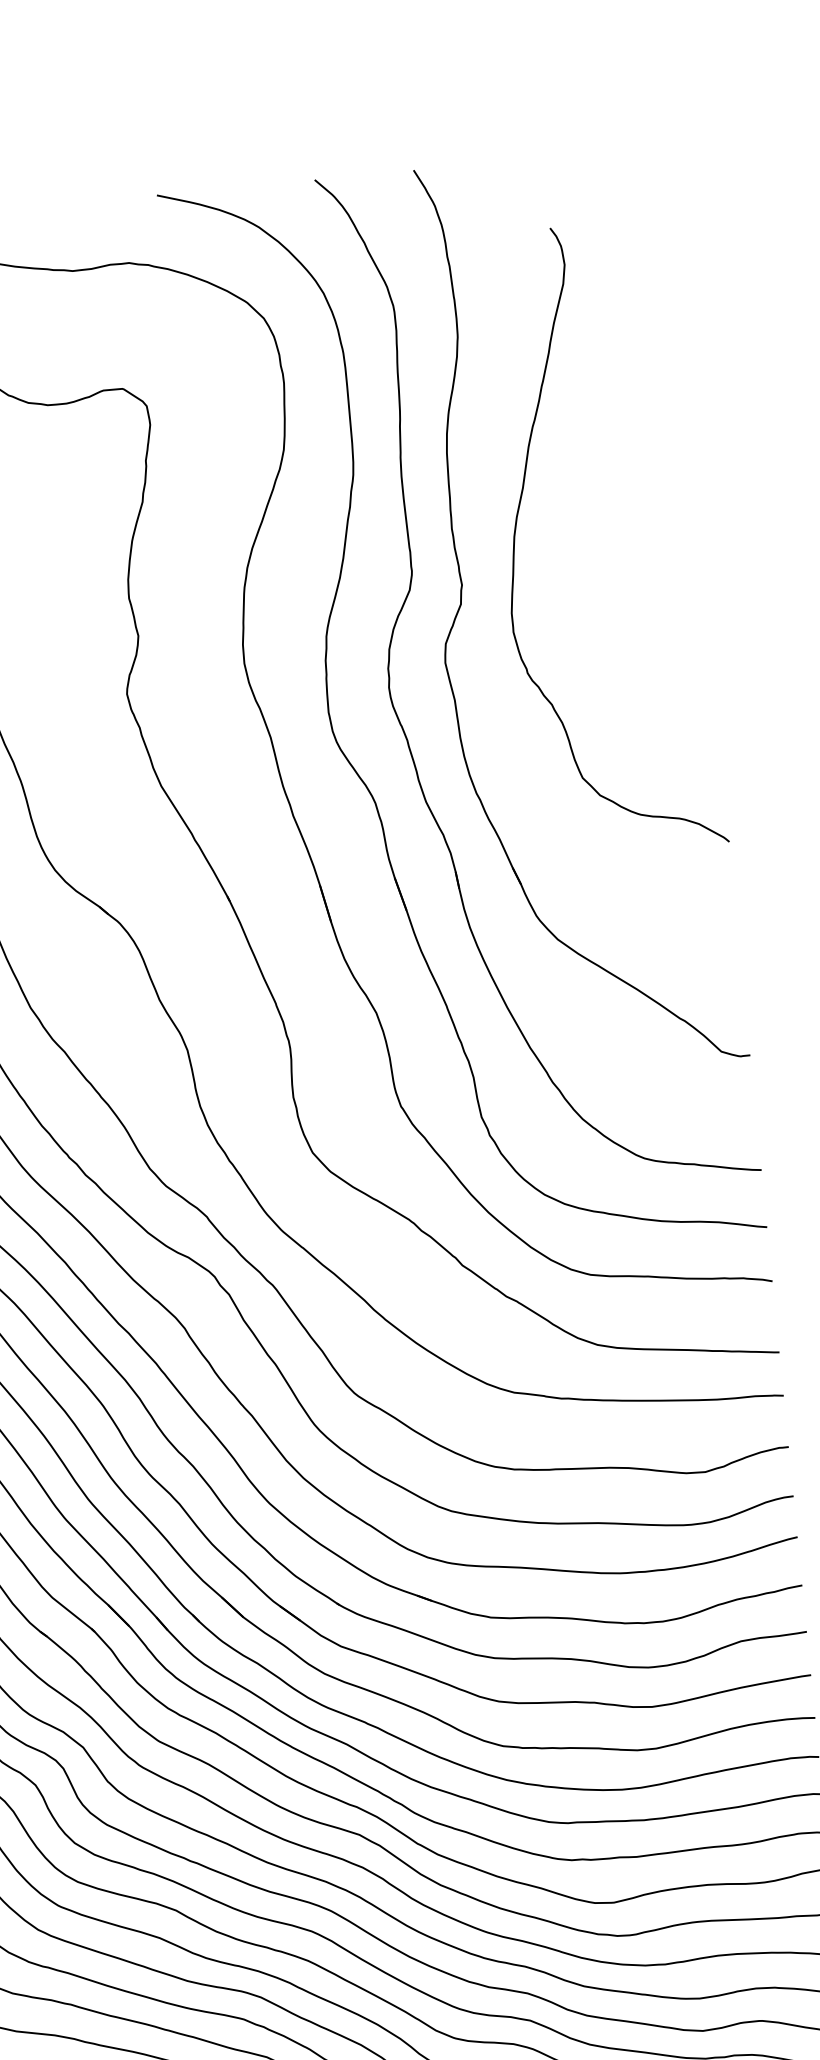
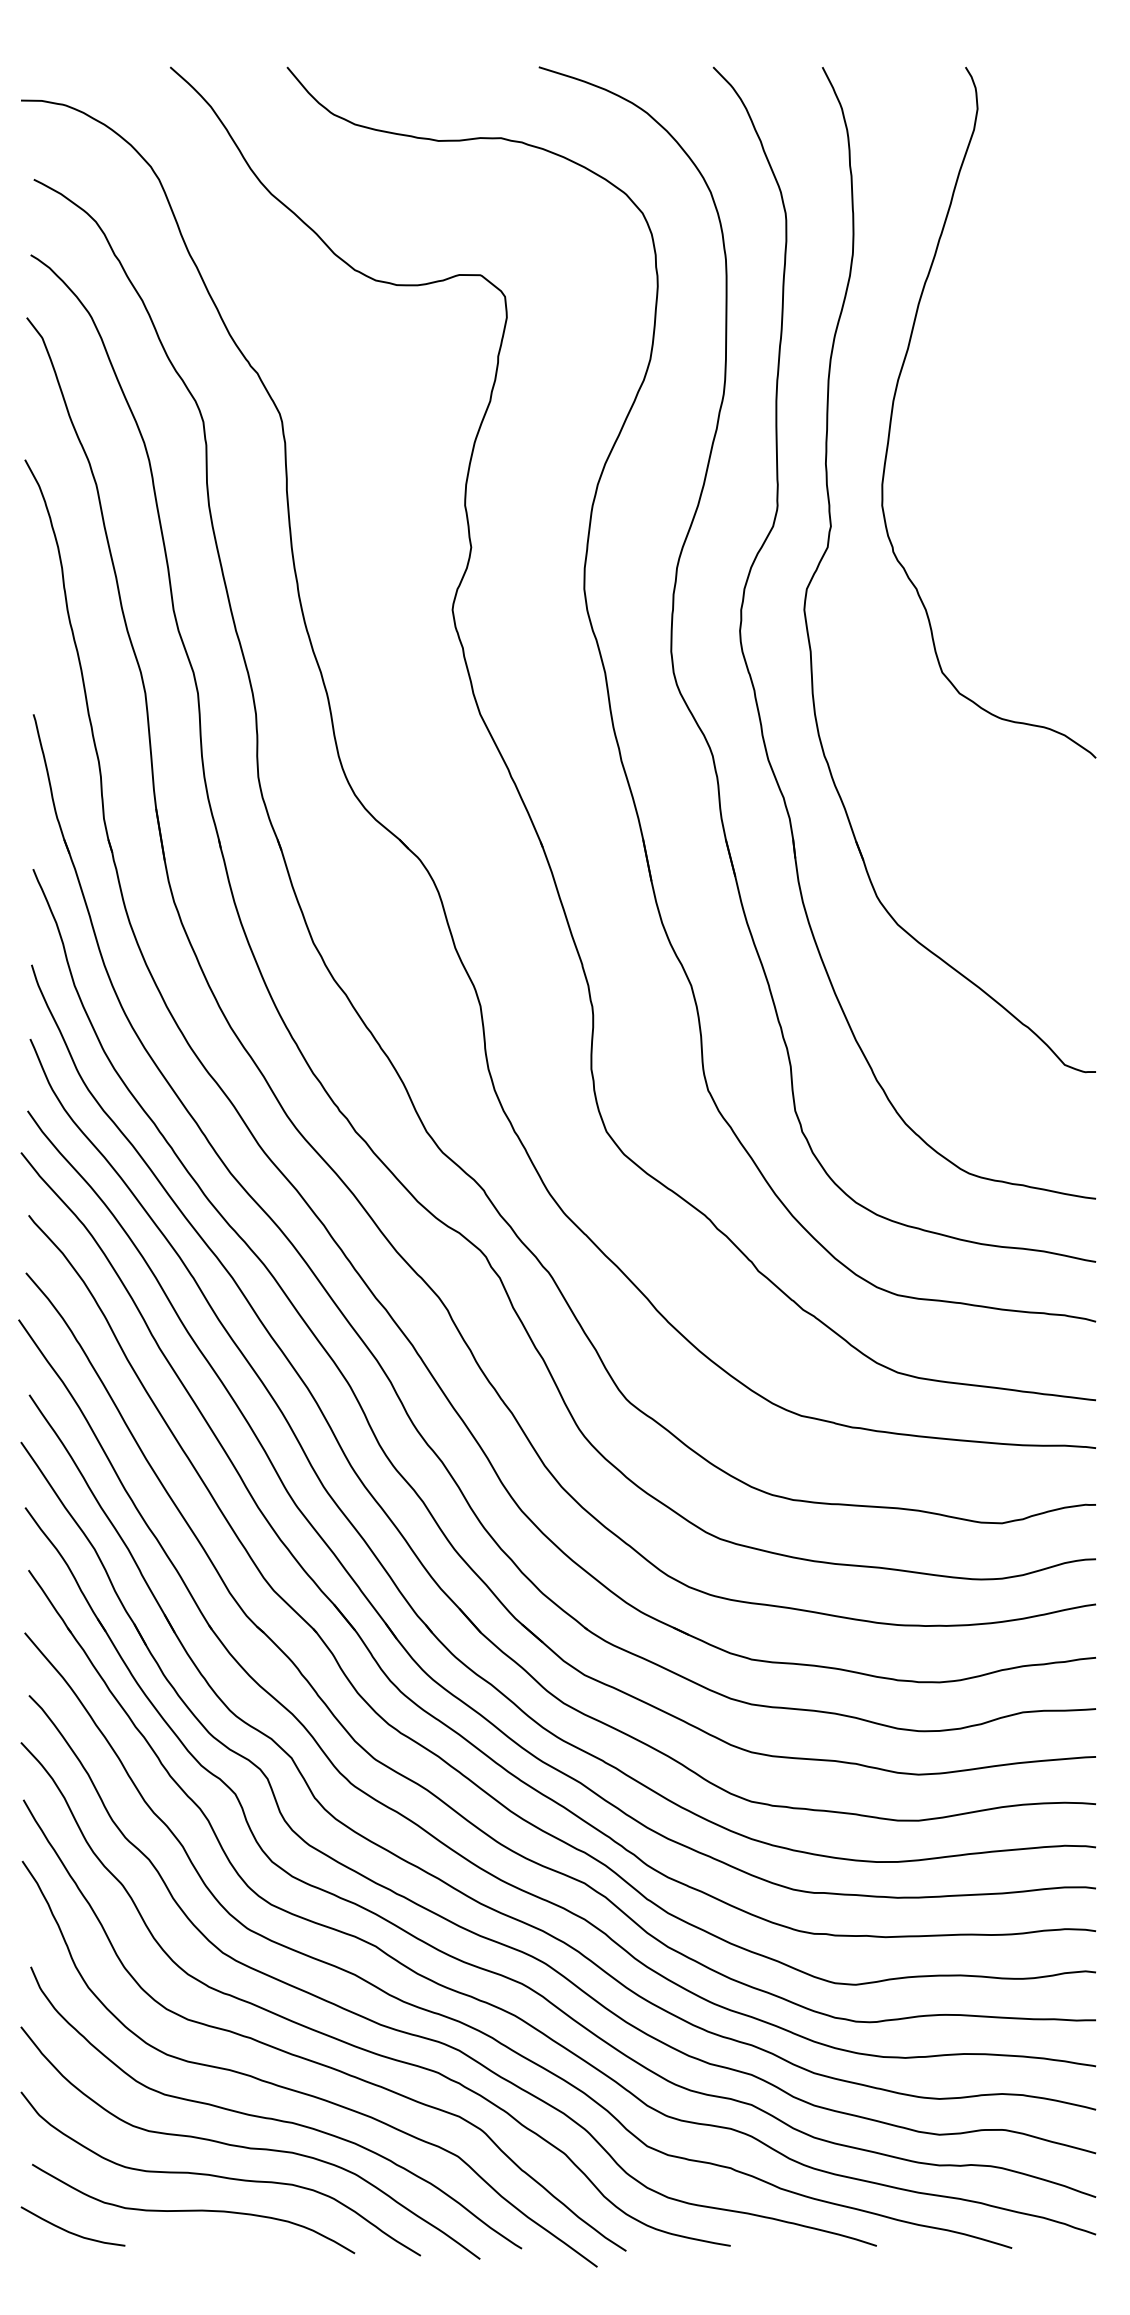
curve: (516, 524) -> (897, 388), moved

